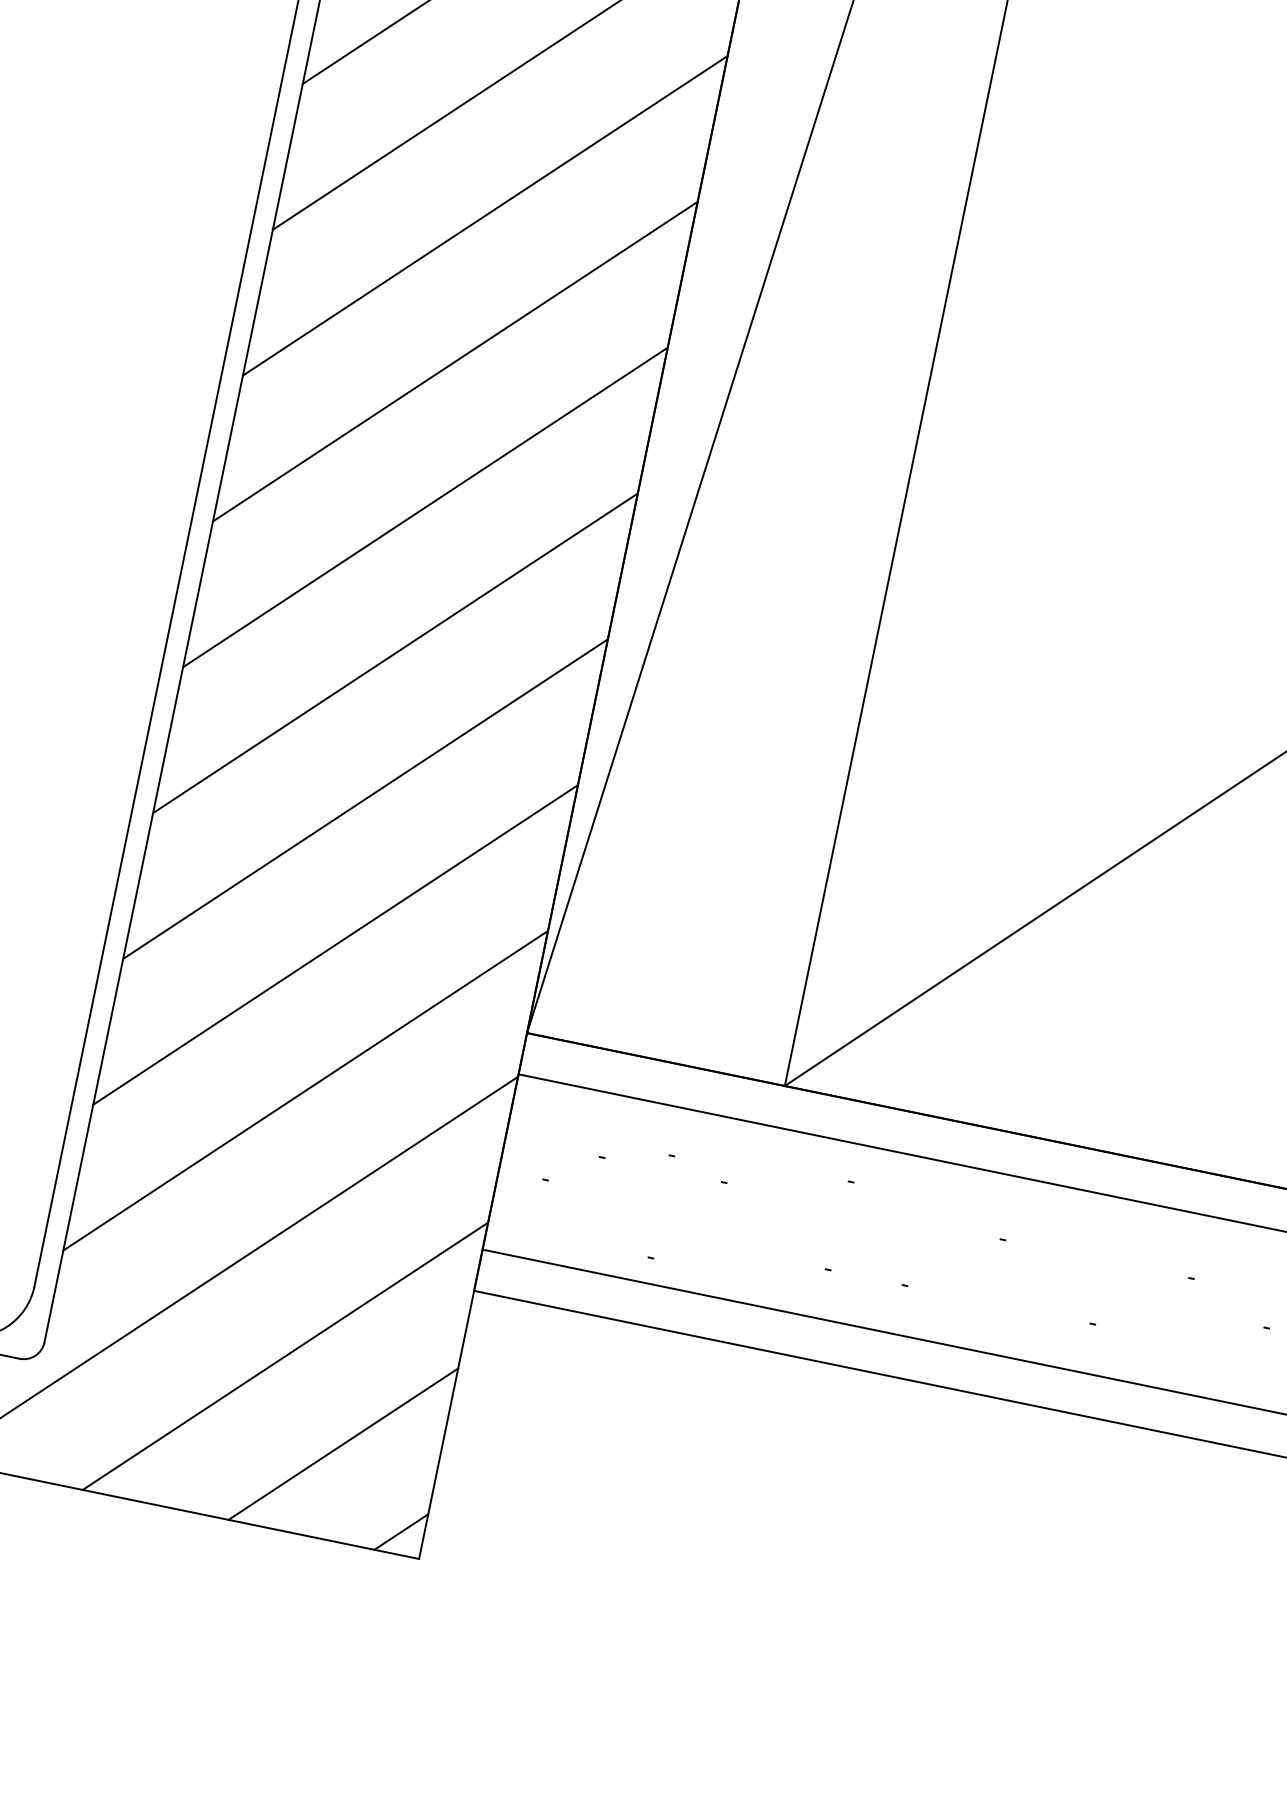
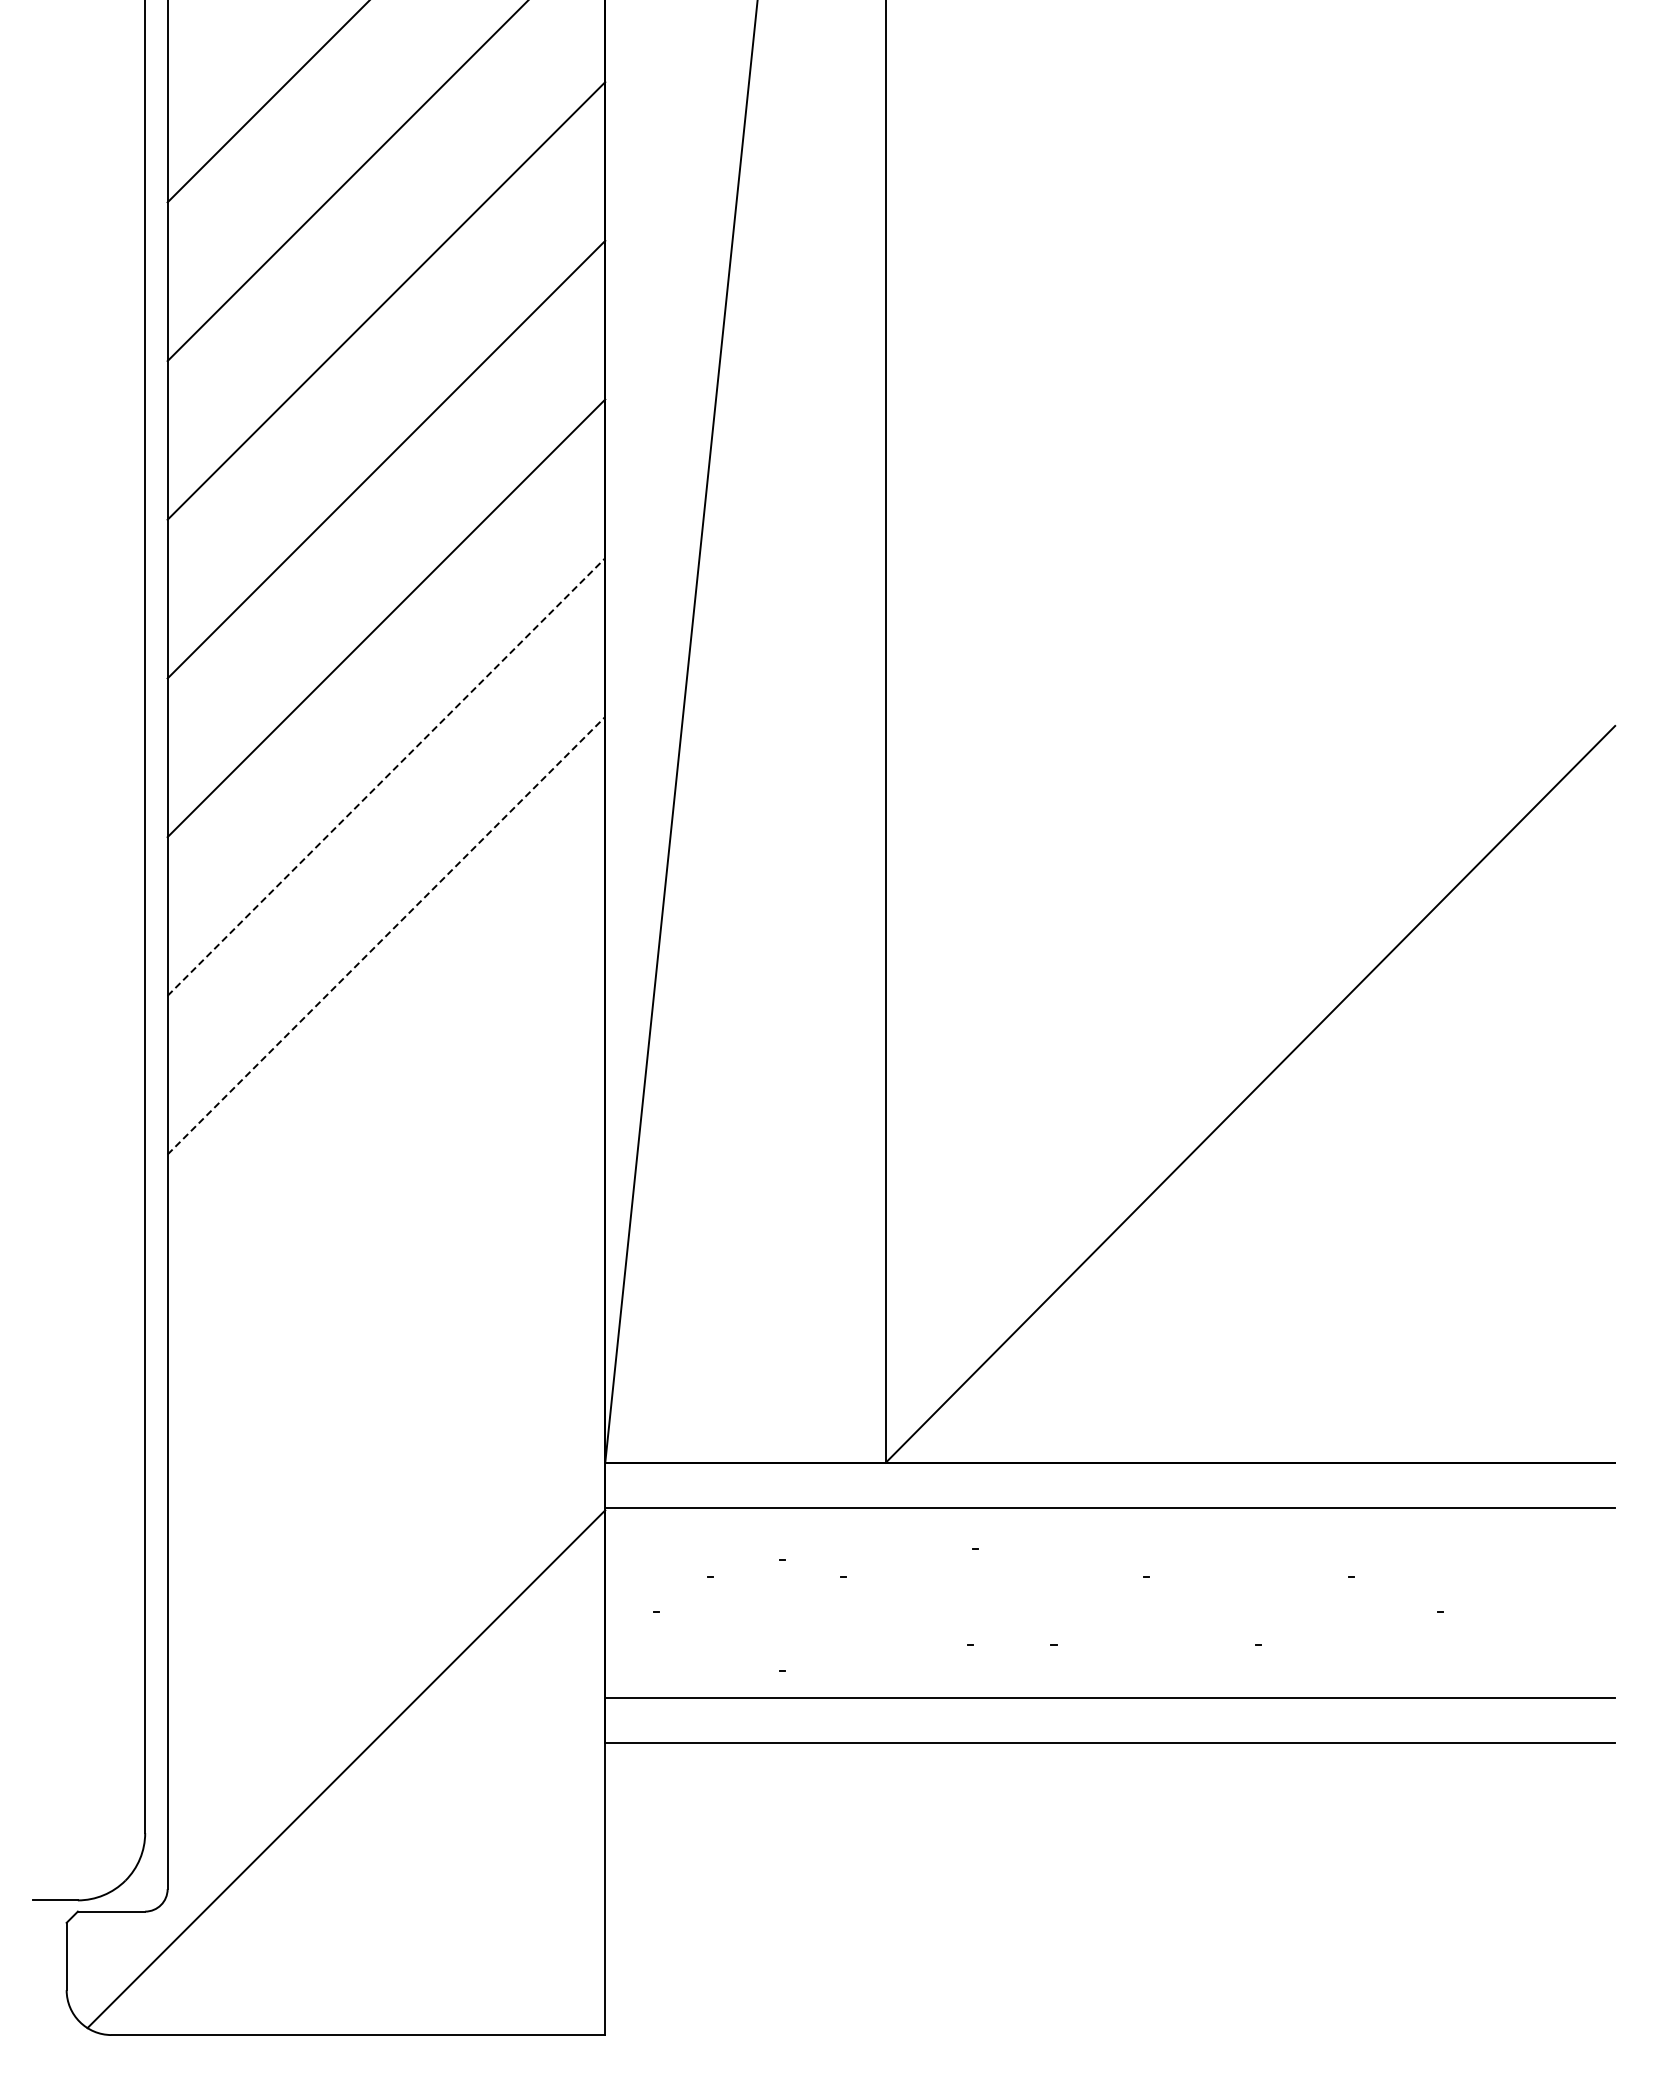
line: (455, 361) -> (386, 776), solid -> dashed
line: (425, 507) -> (386, 935), solid -> dashed
line: (395, 653) -> (386, 1094), removed
line: (365, 798) -> (386, 1252), removed
line: (335, 944) -> (386, 1411), removed
line: (305, 1090) -> (386, 1570), removed
line: (285, 1356) -> (422, 1852), removed
line: (343, 1444) -> (501, 1931), removed
line: (400, 1531) -> (580, 2010), removed

